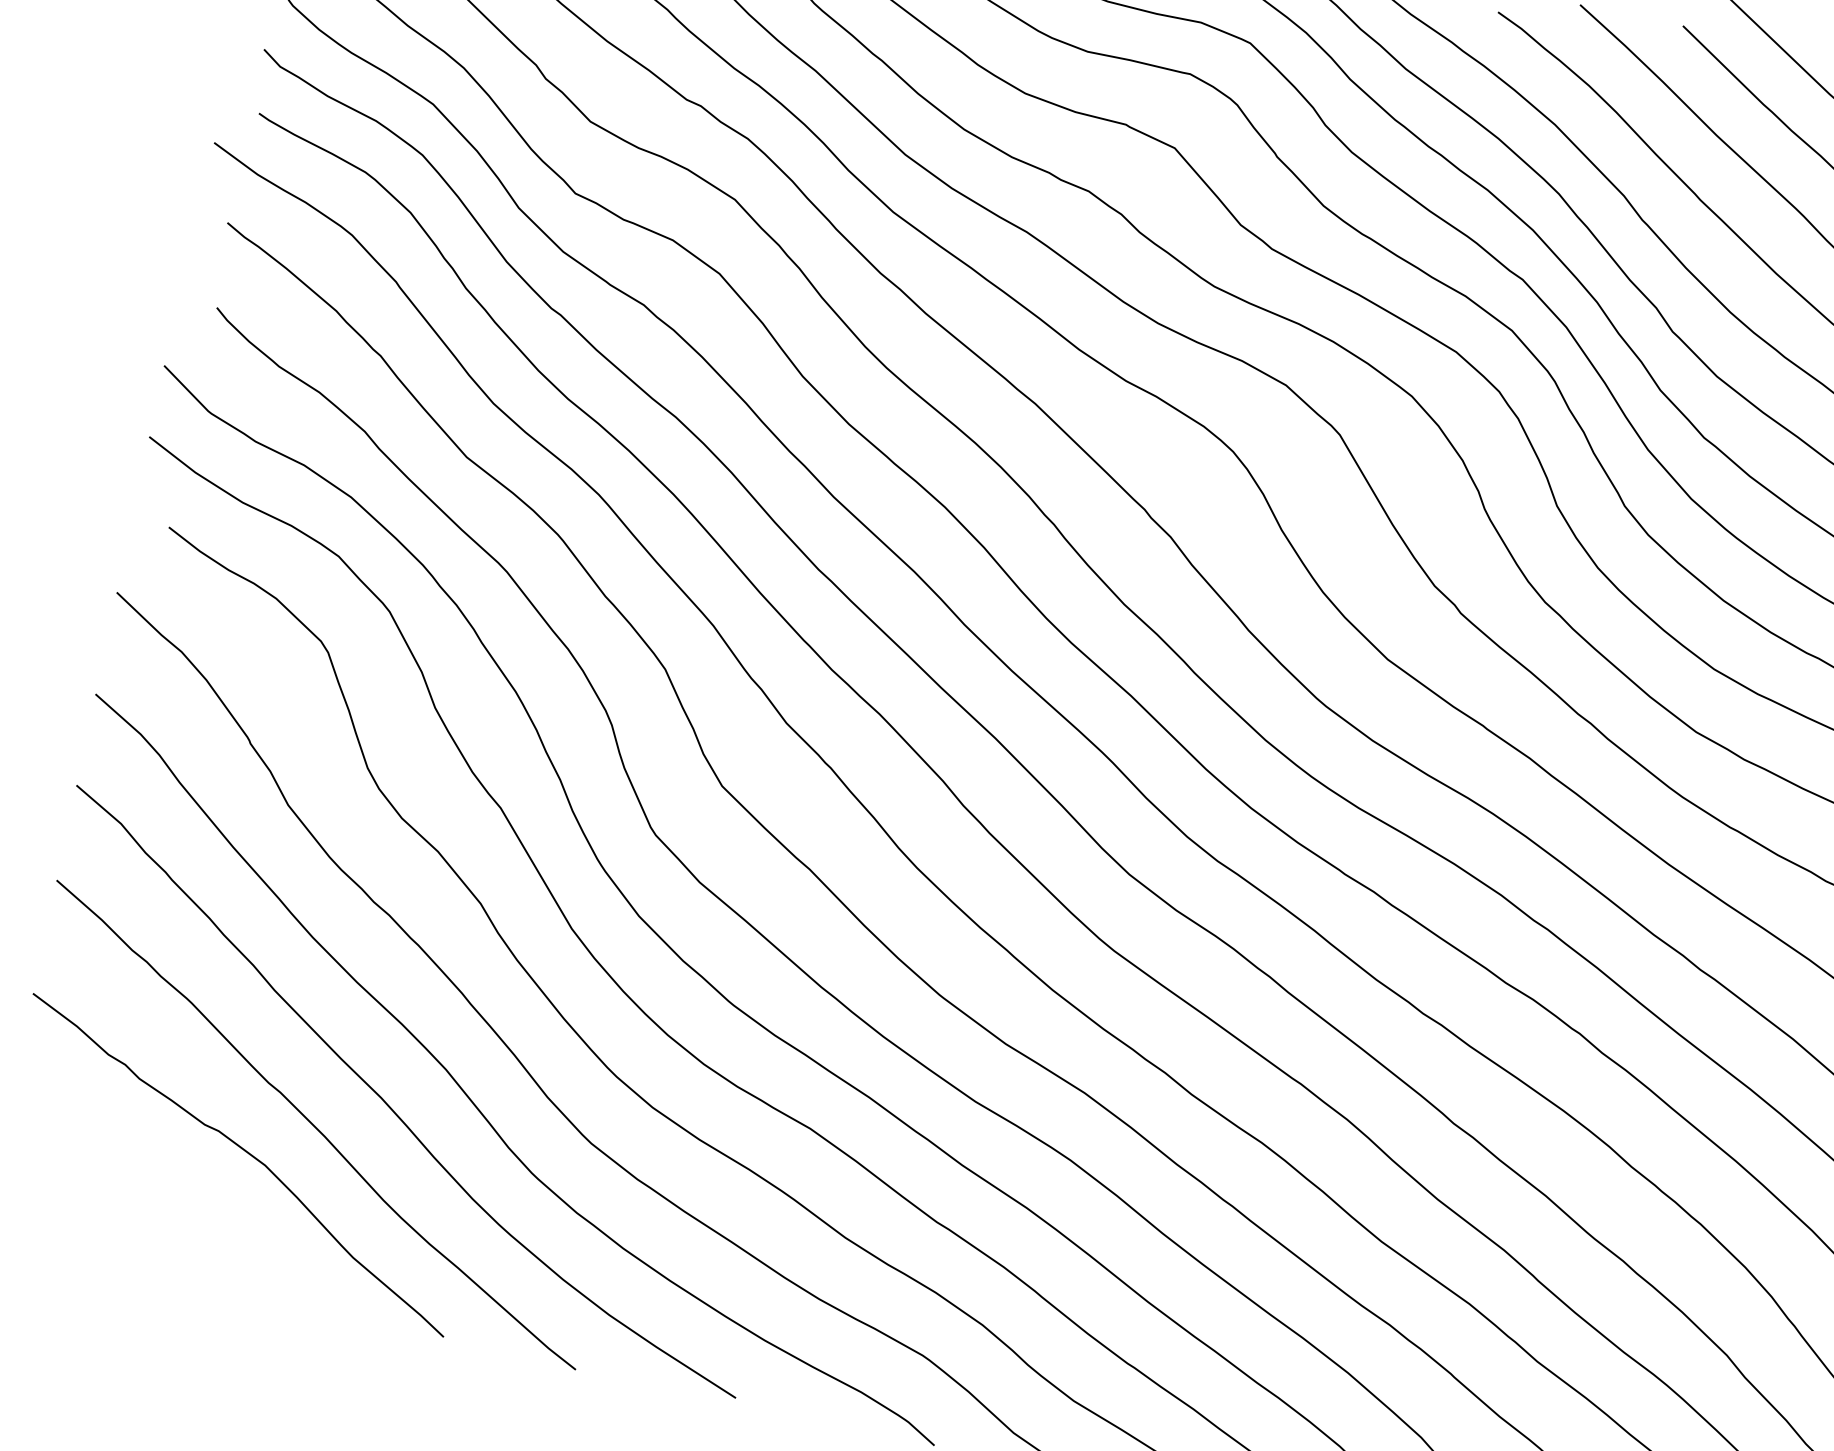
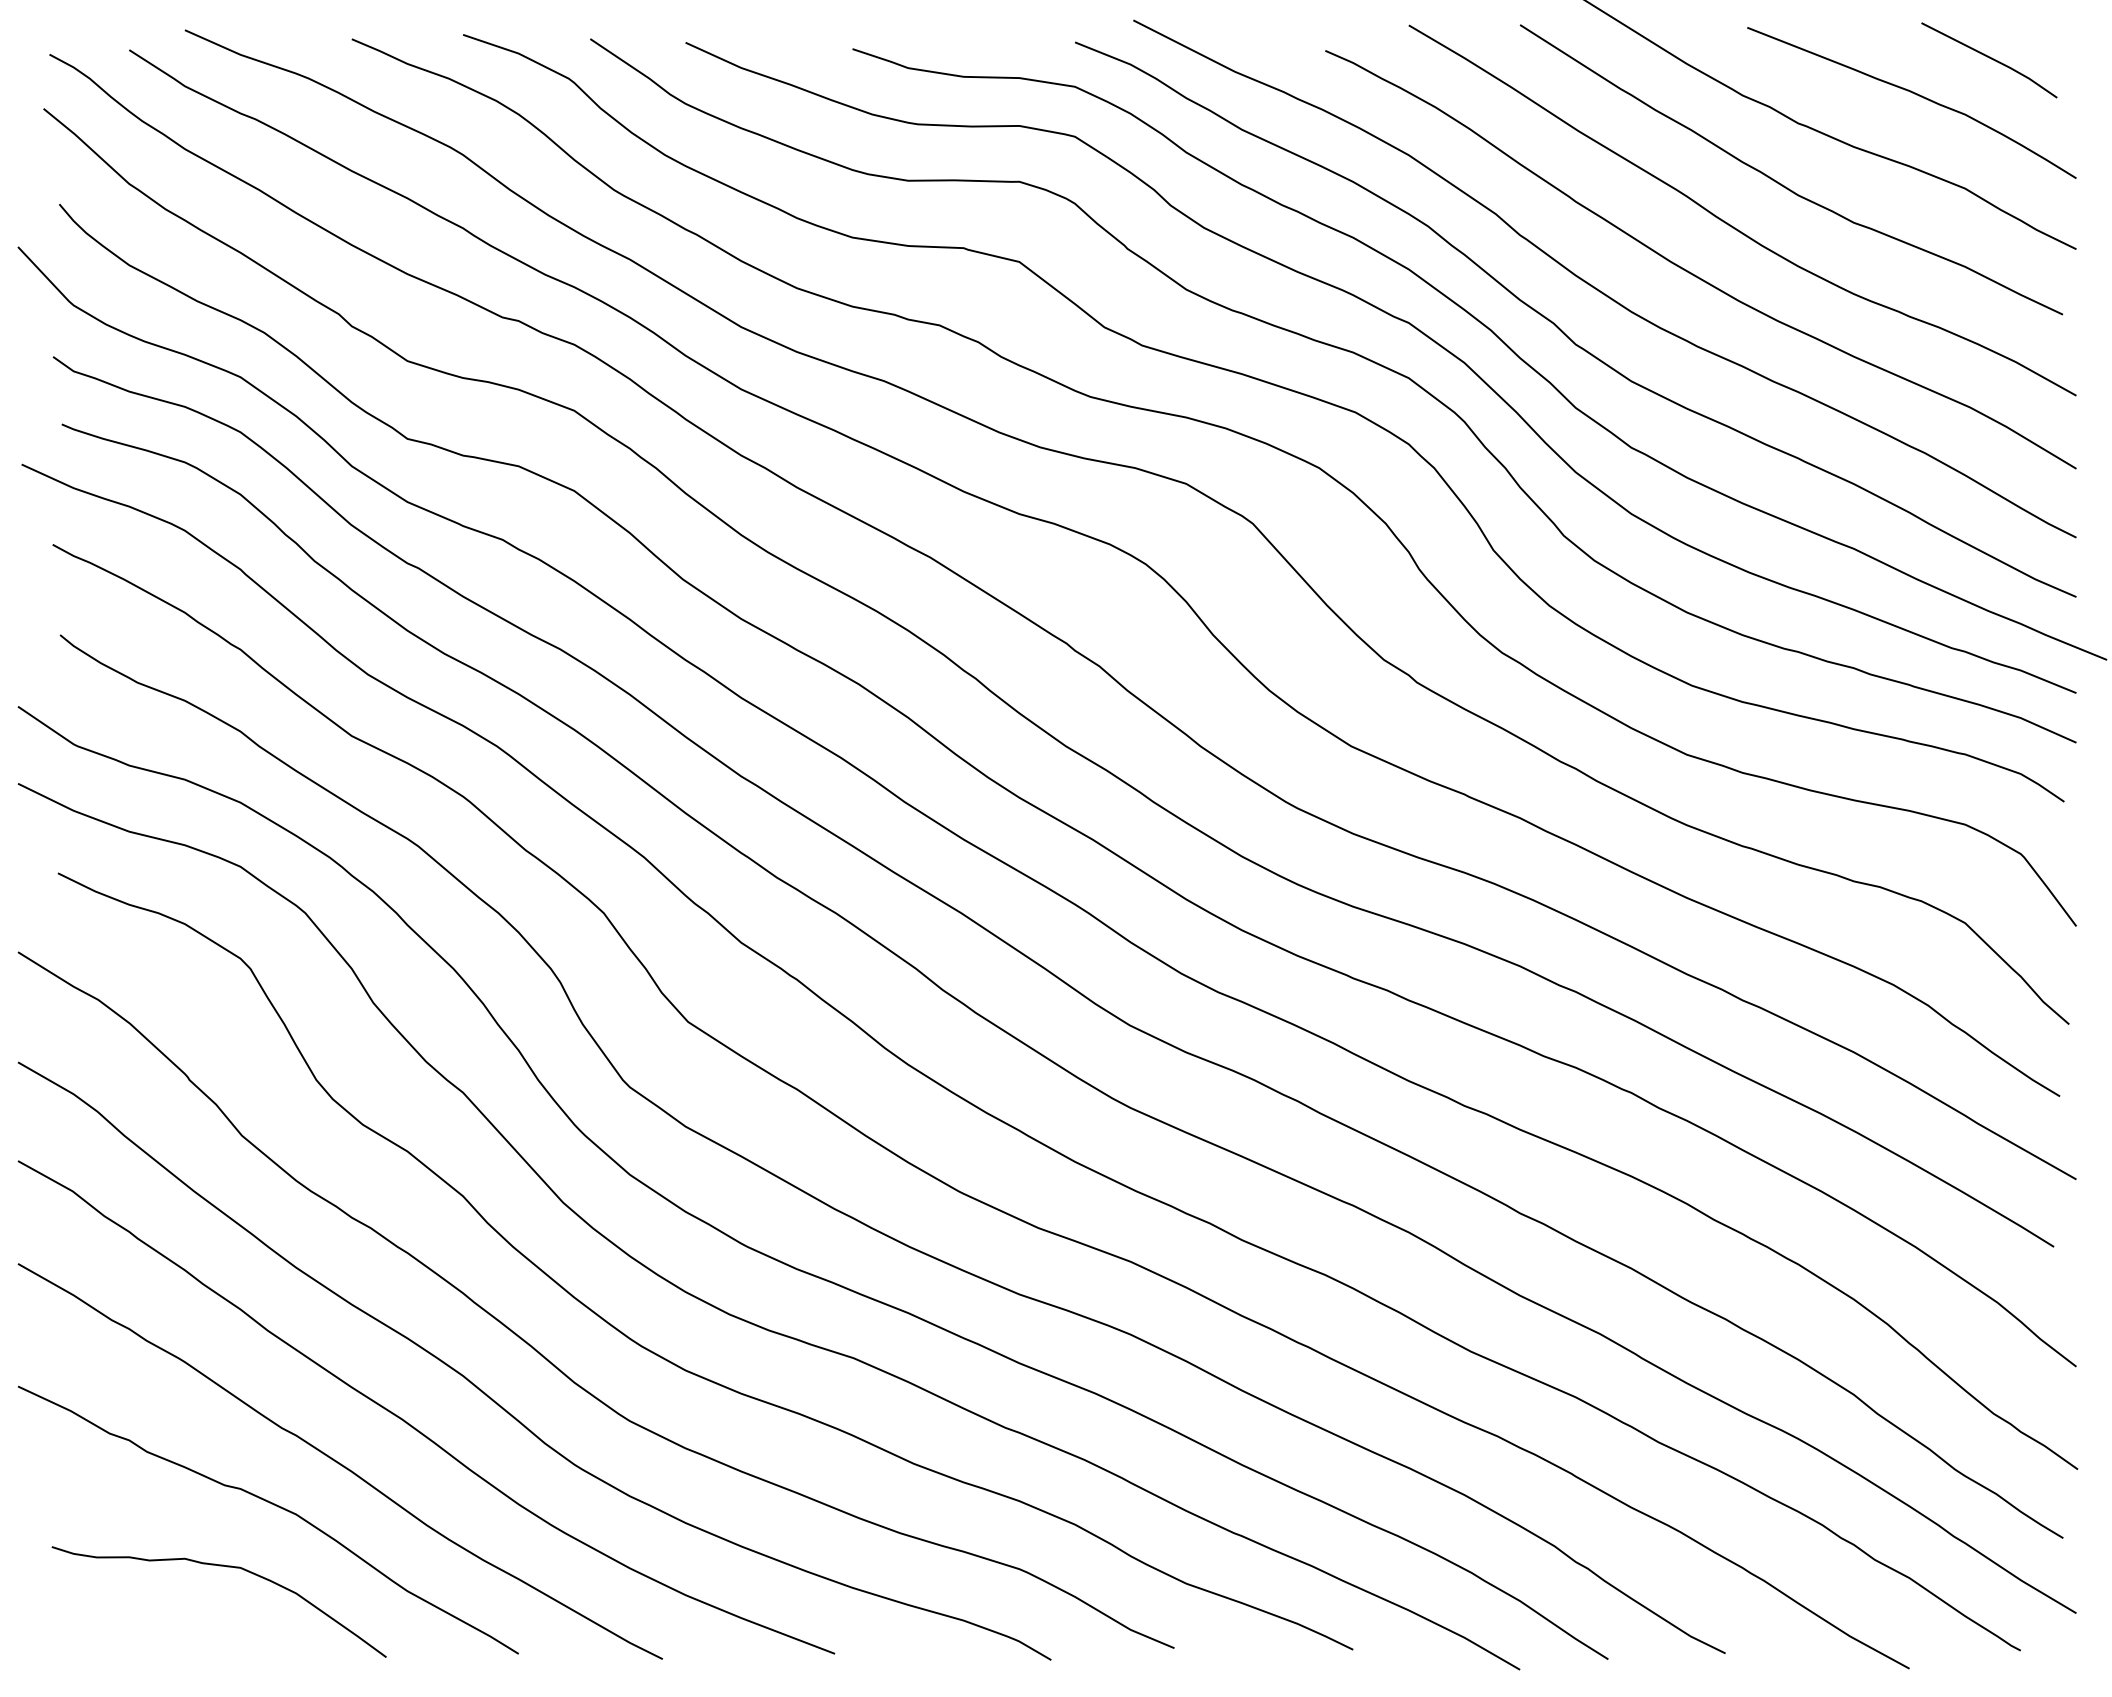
curve: (183, 1198) -> (218, 1566), added

